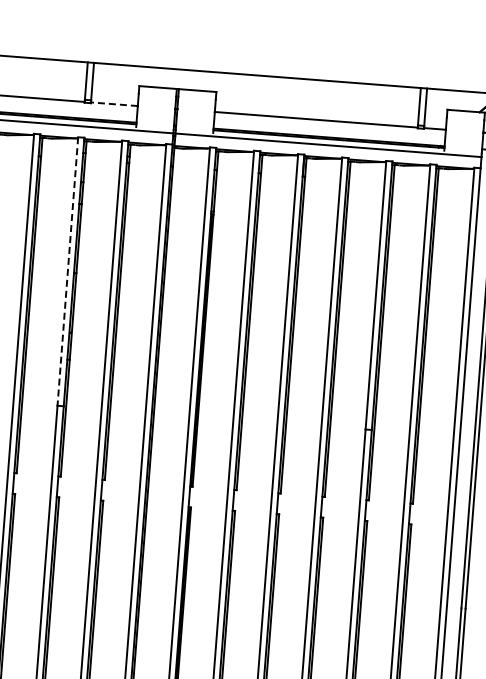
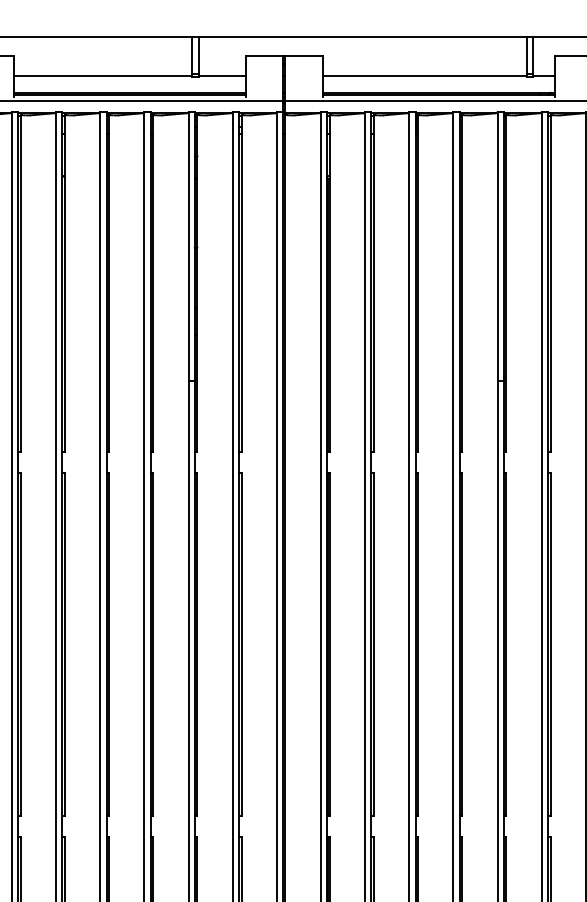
line: (113, 104) -> (221, 76), dashed -> solid
line: (67, 271) -> (188, 246), dashed -> solid

